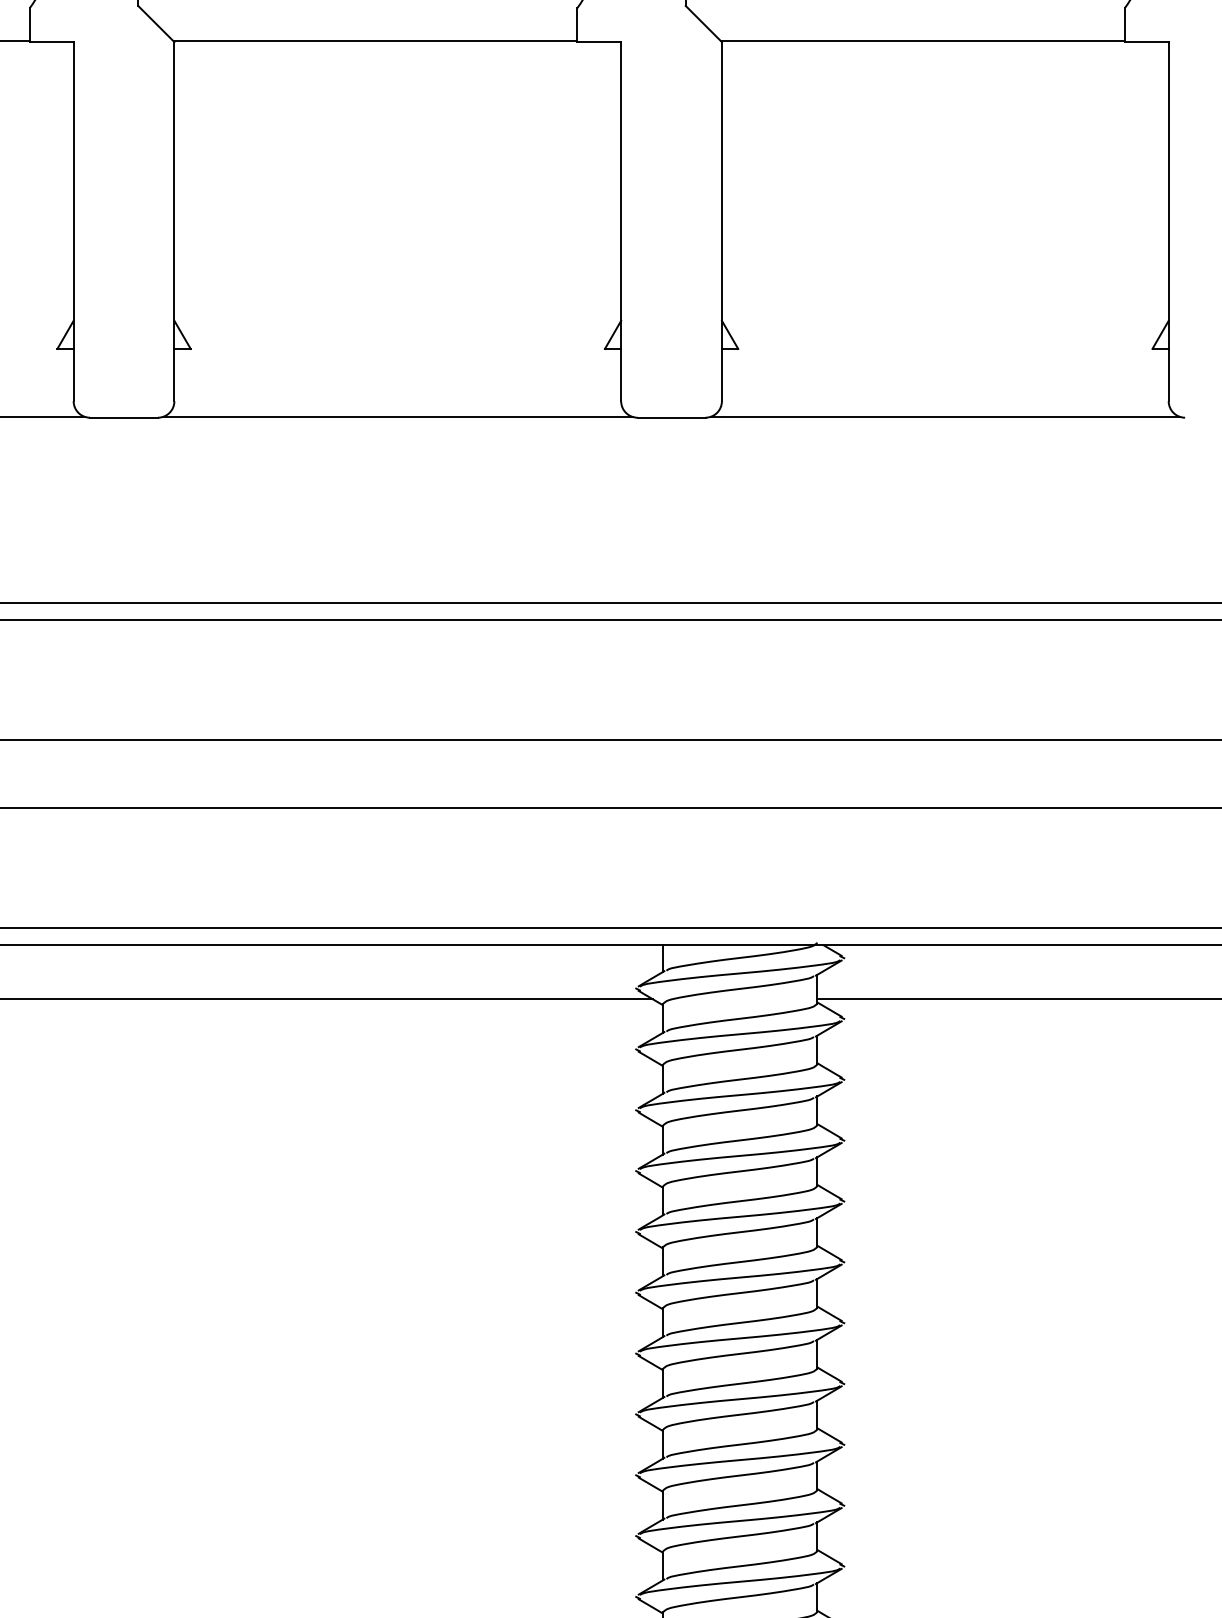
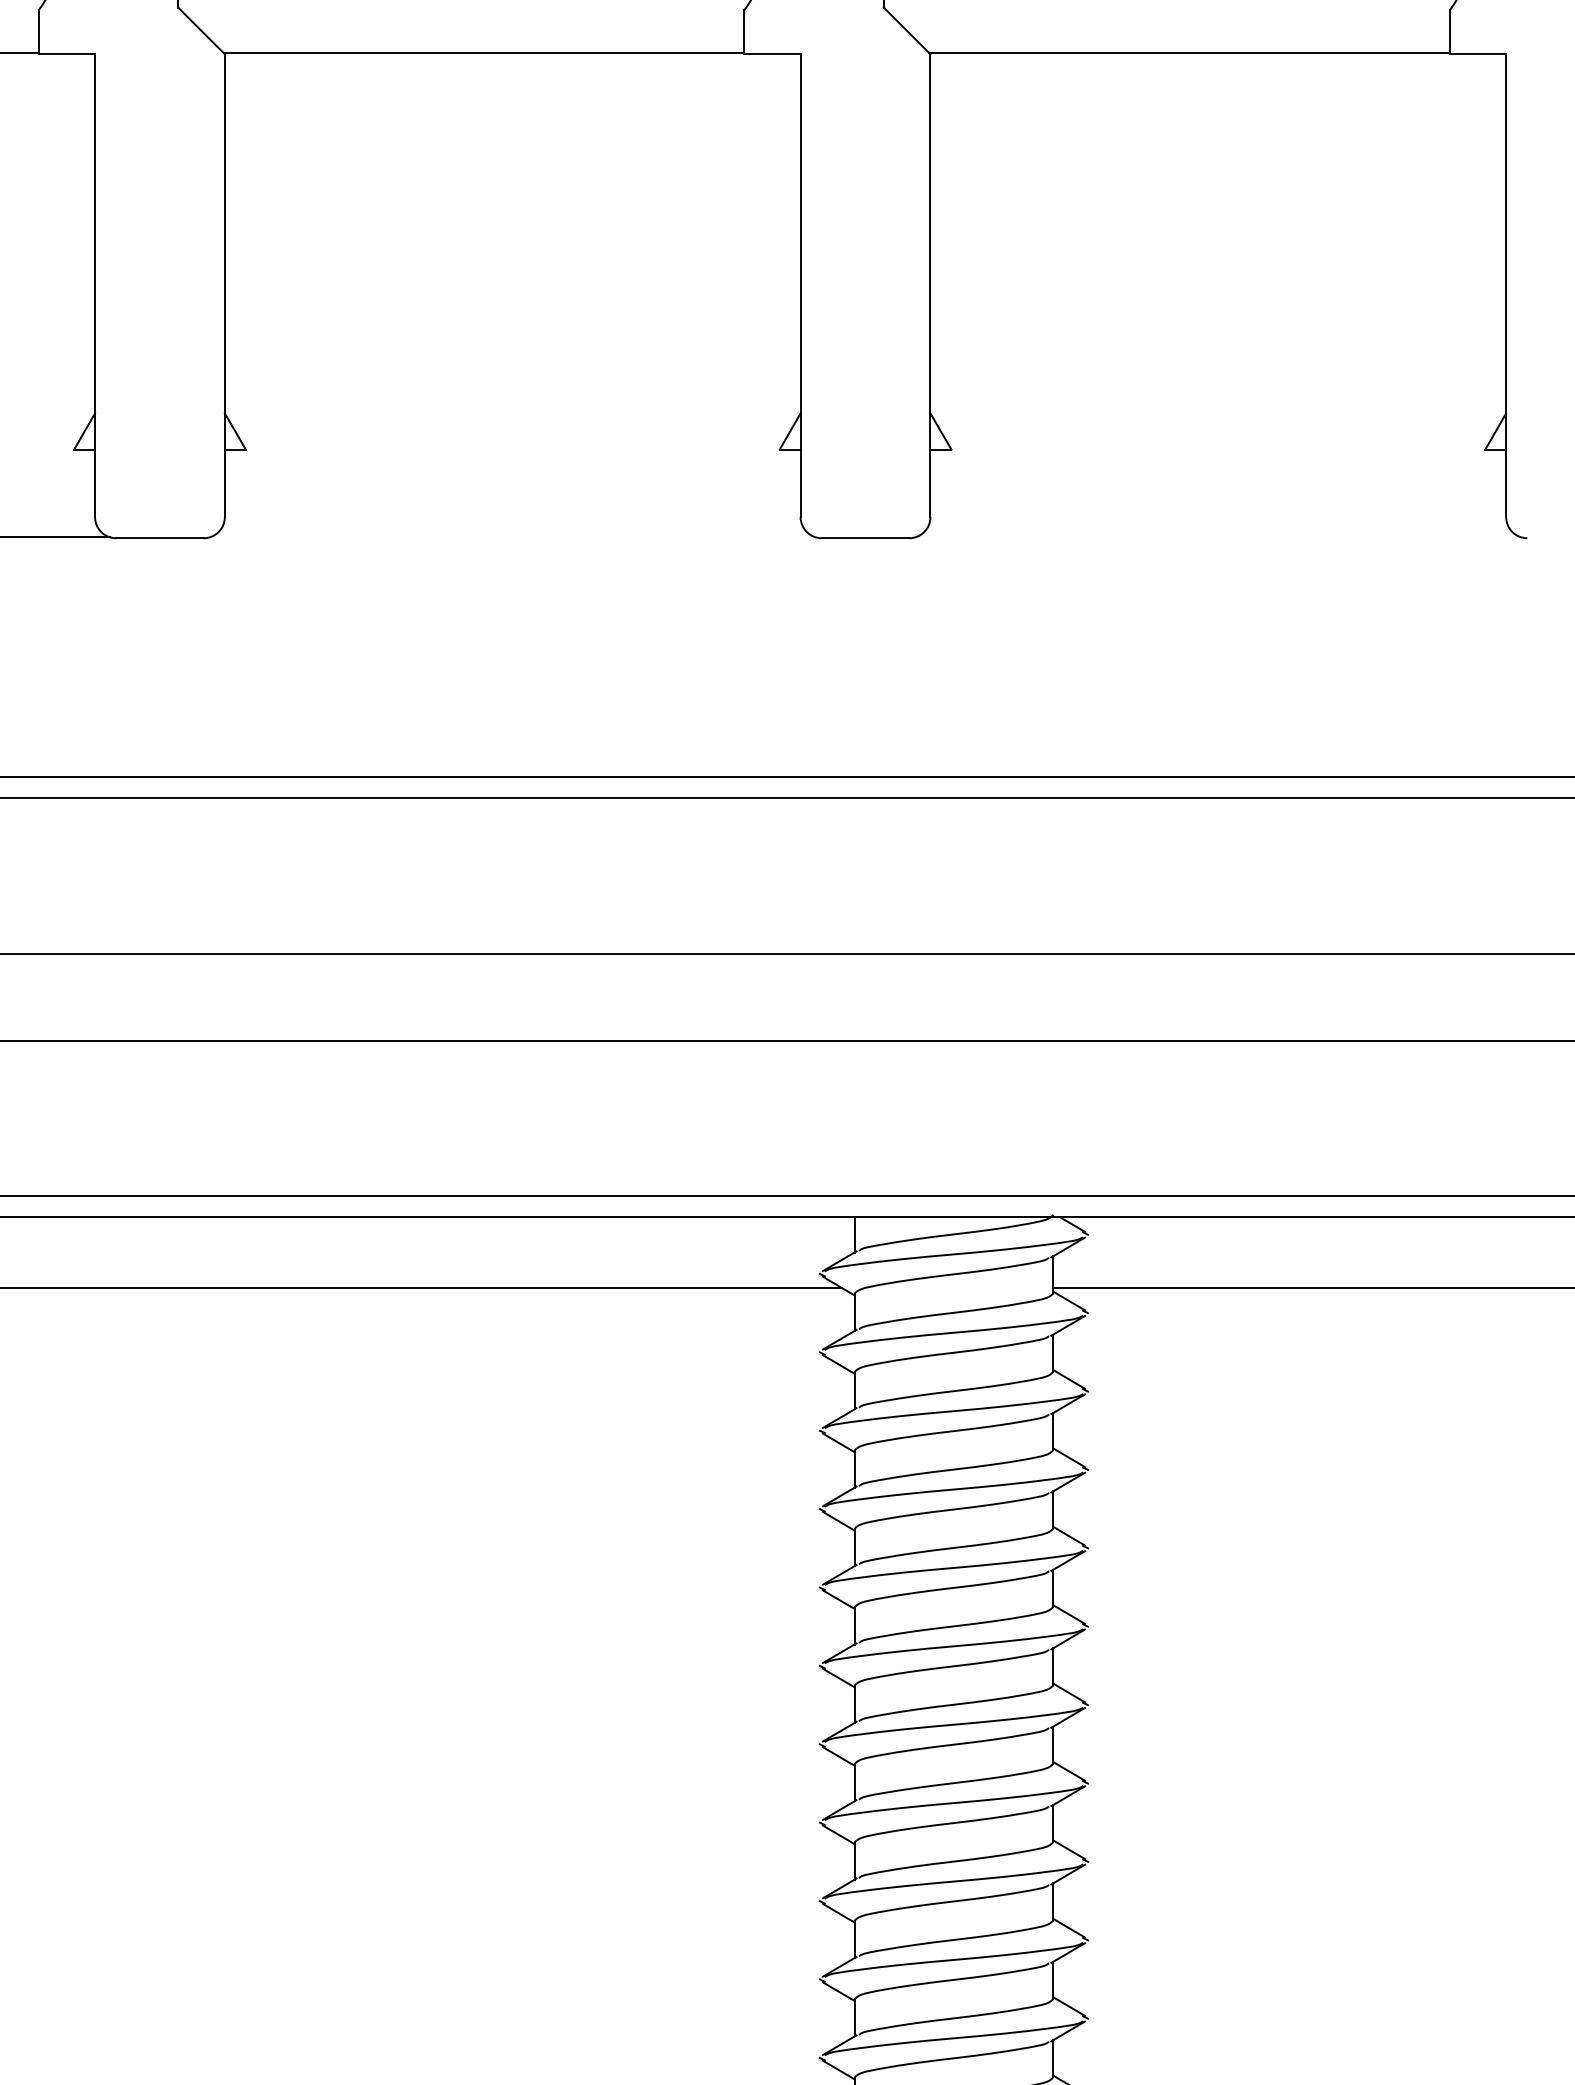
line: (397, 417) -> (512, 537), removed
line: (944, 417) -> (1217, 537), removed

